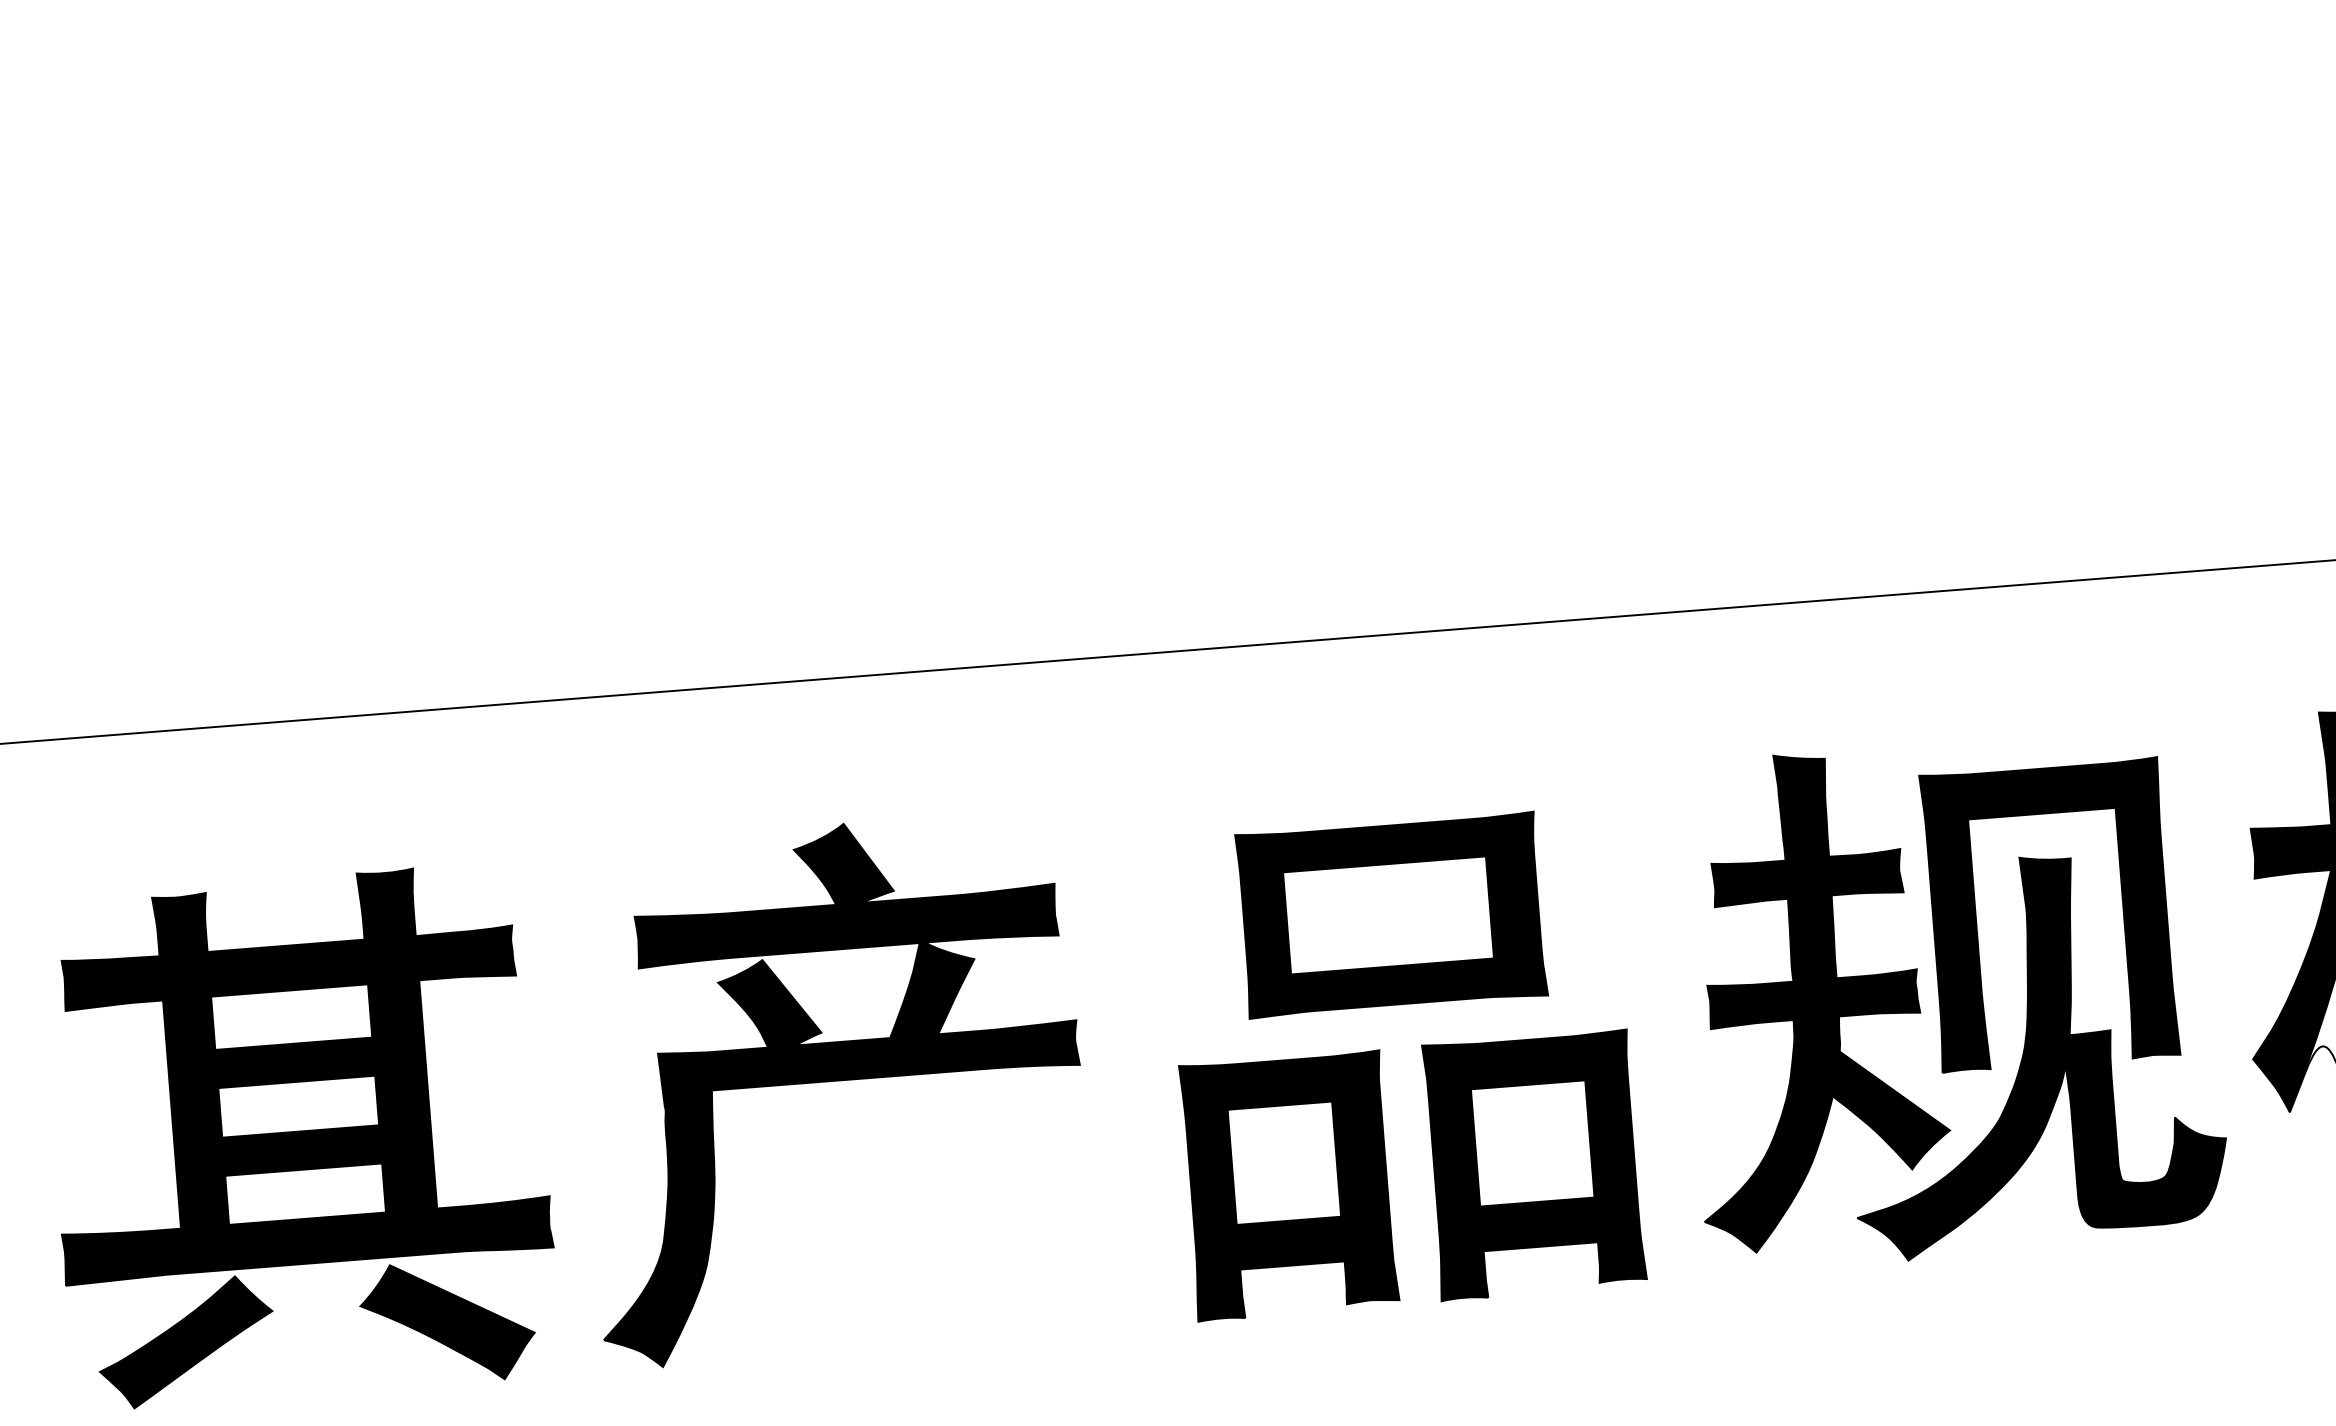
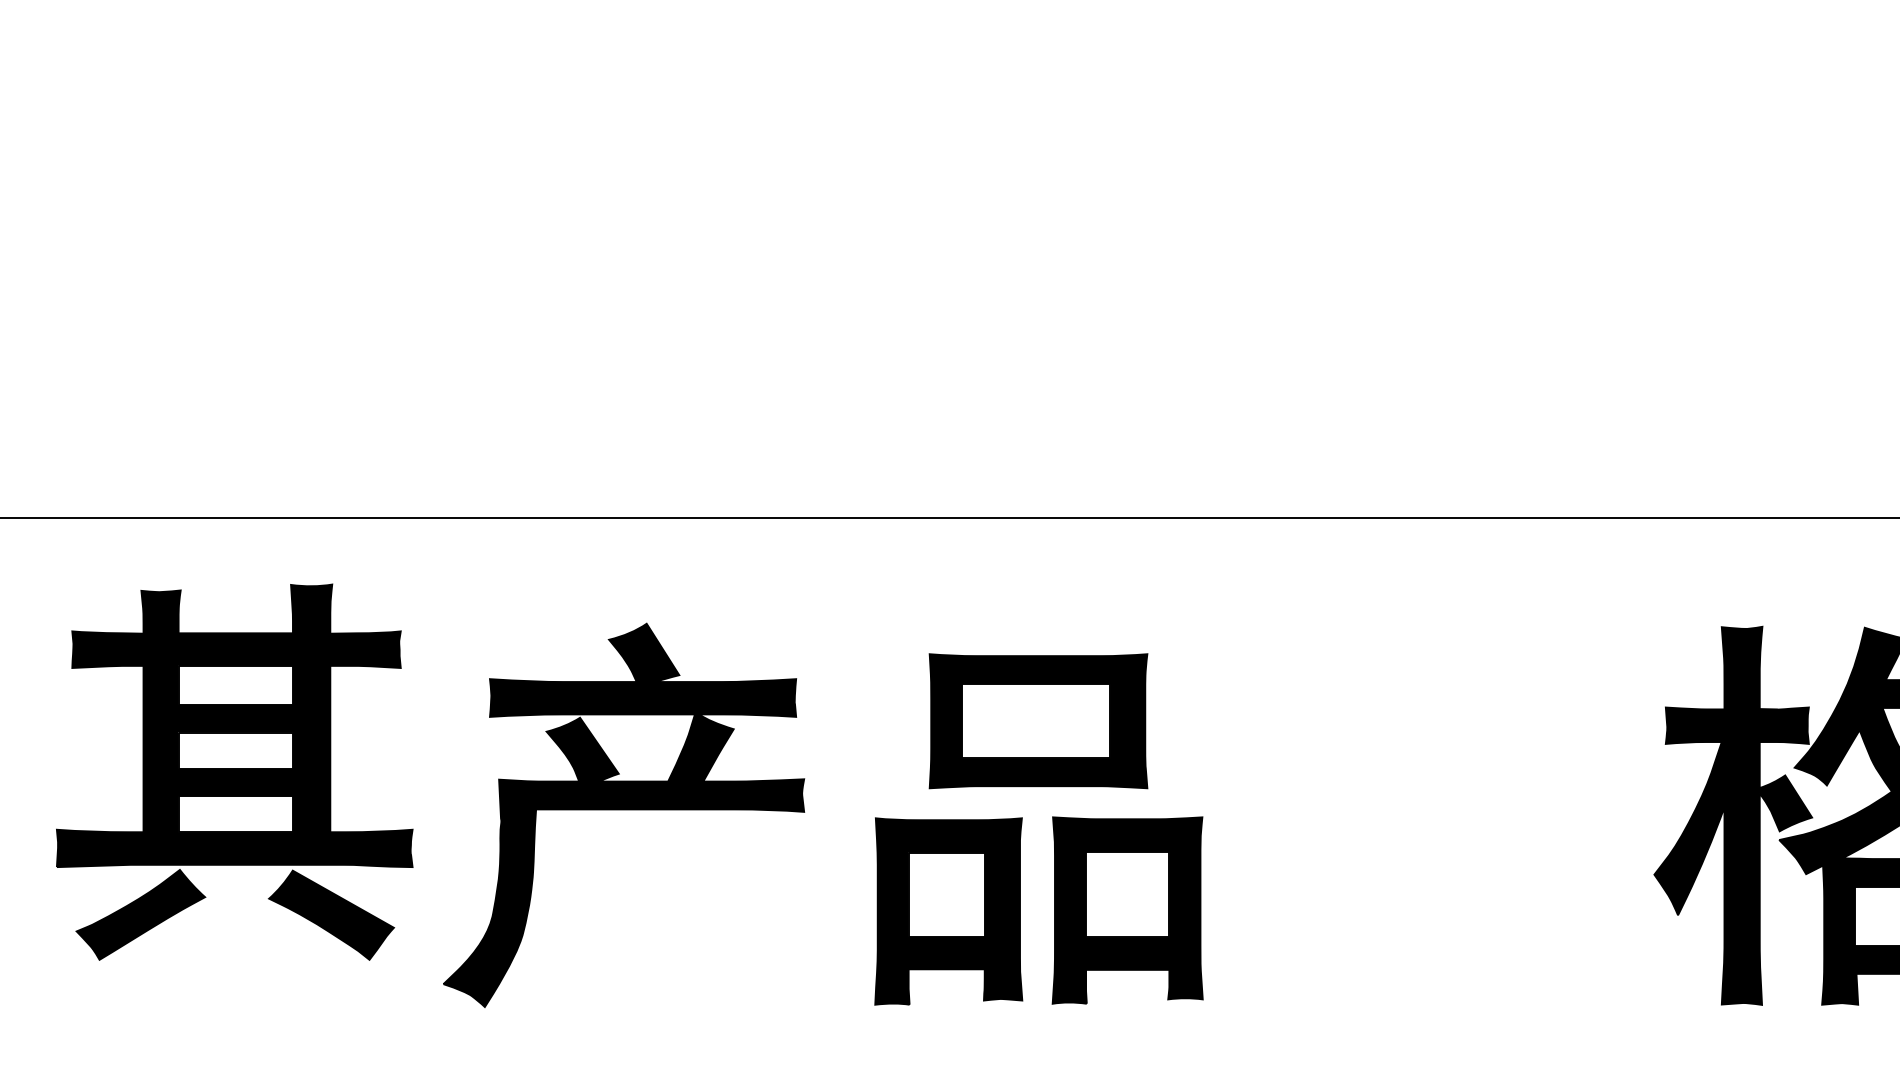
part: (1951, 998) -> (1439, 813), removed
part: (299, 1135) -> (234, 771), moved

